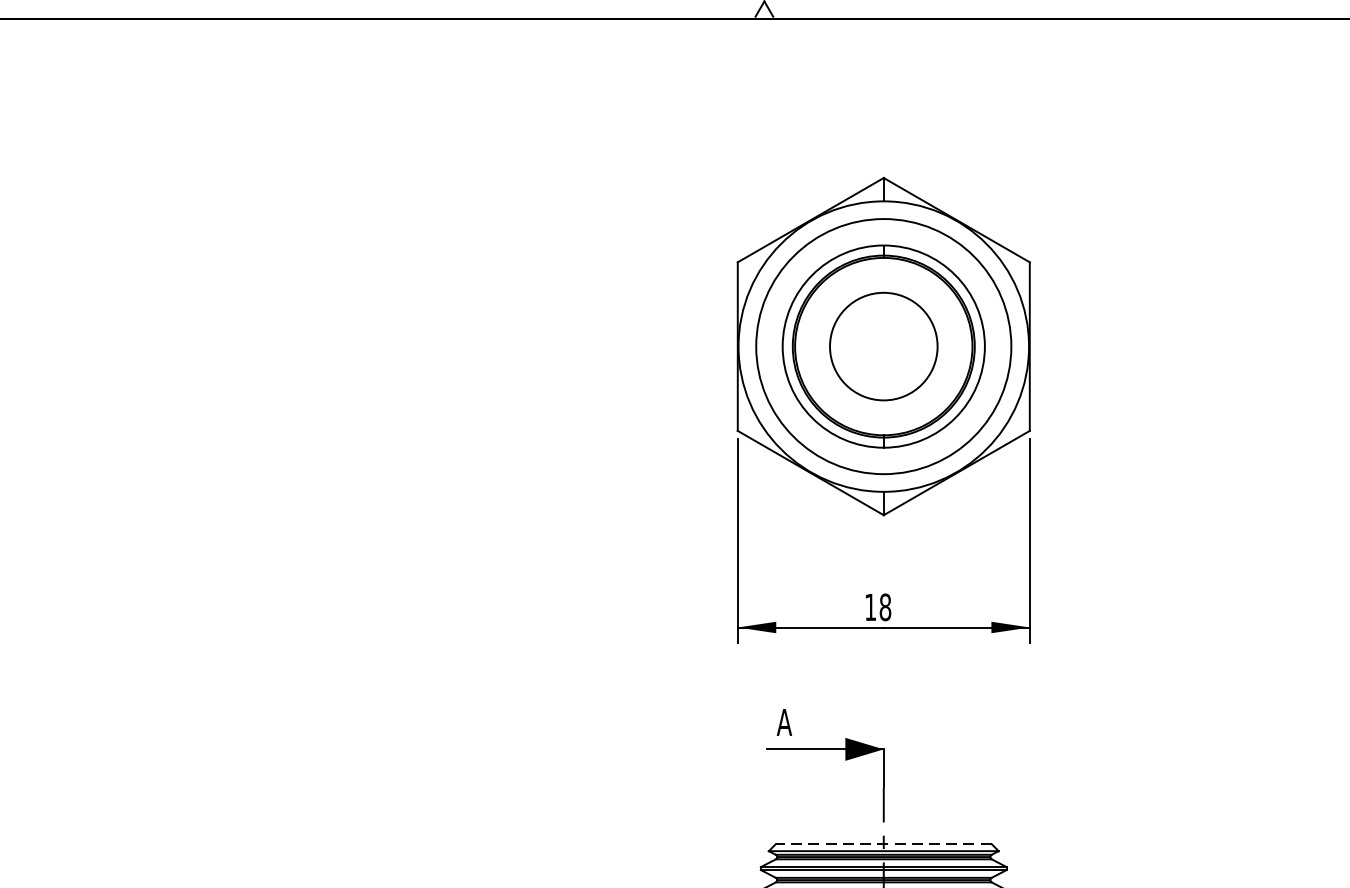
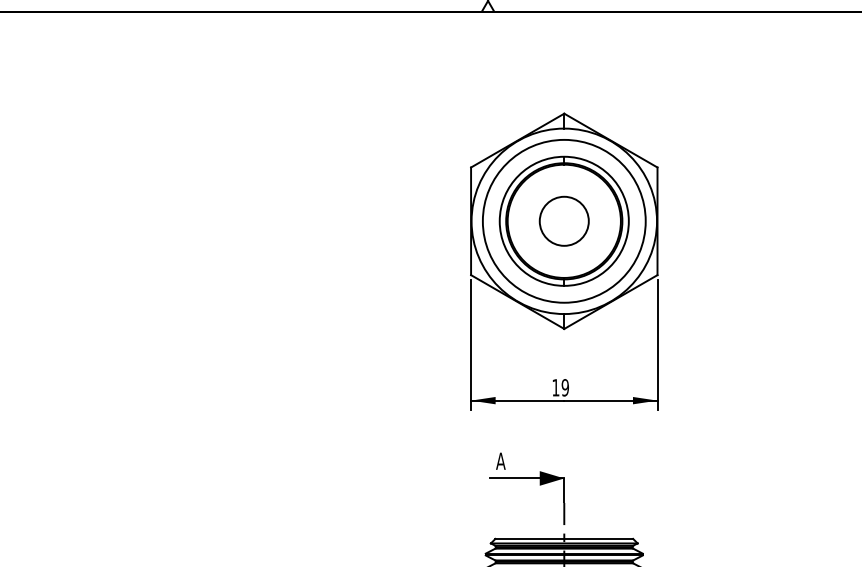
circle: (882, 345) -> (563, 220), size x0.71
text: (885, 606) -> (565, 387), 18 -> 19
line: (884, 843) -> (564, 538), dashed -> solid

